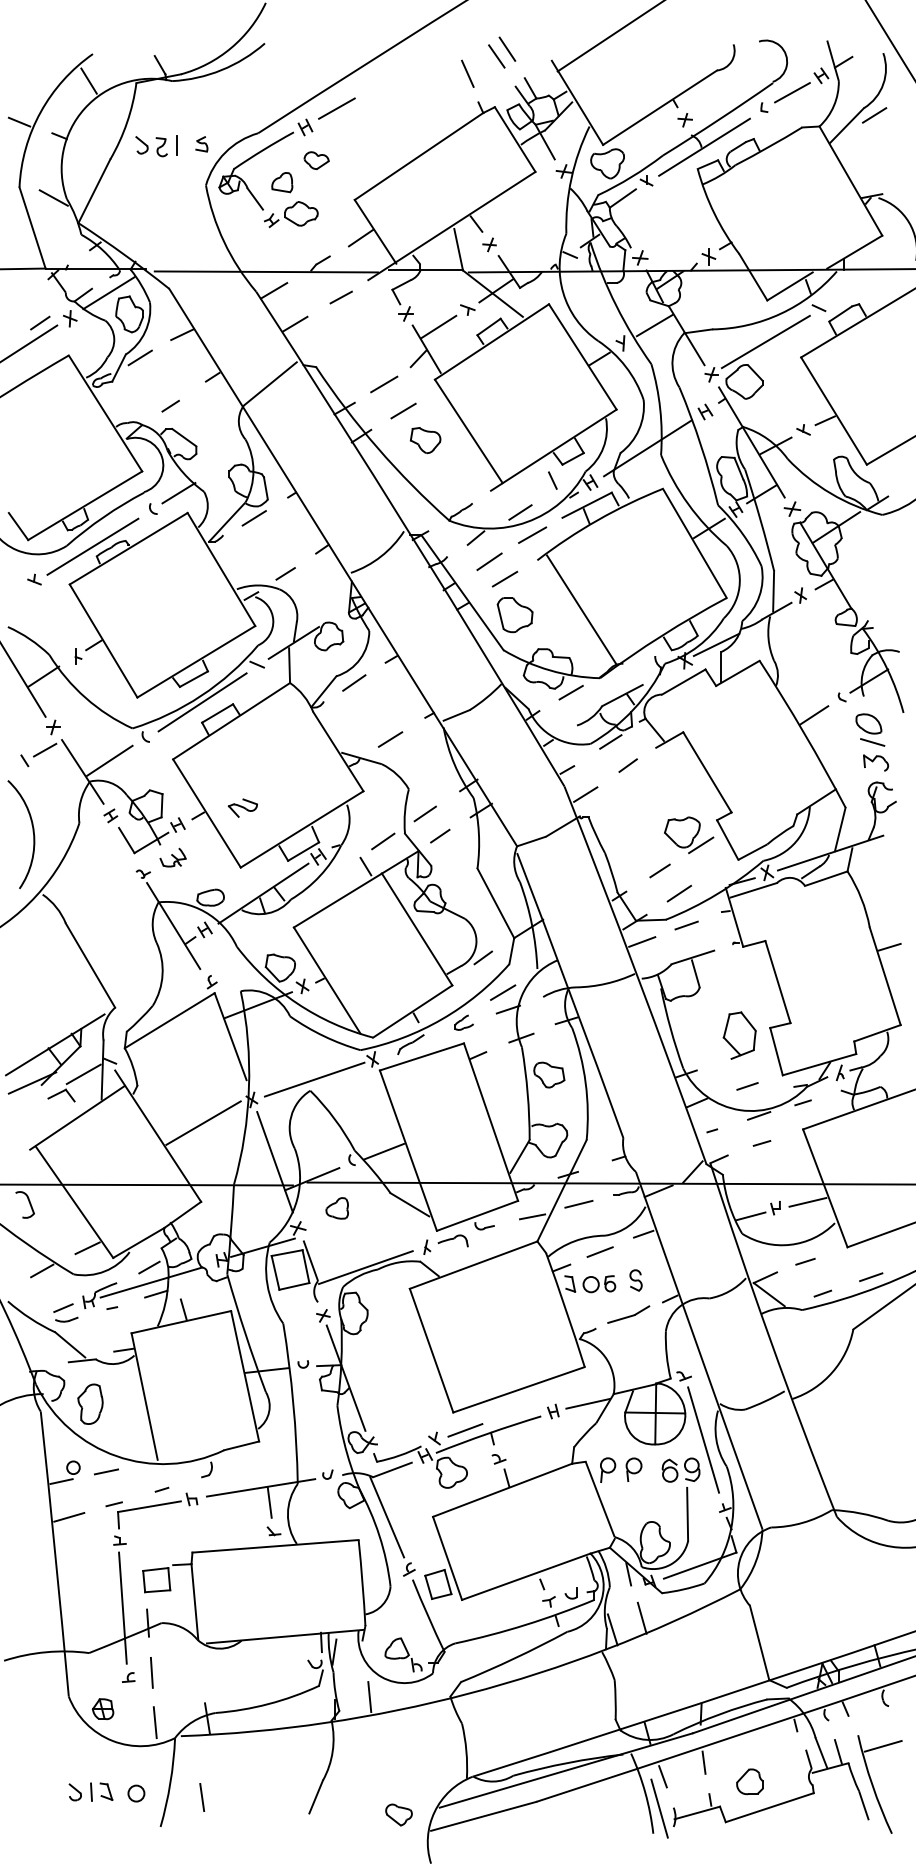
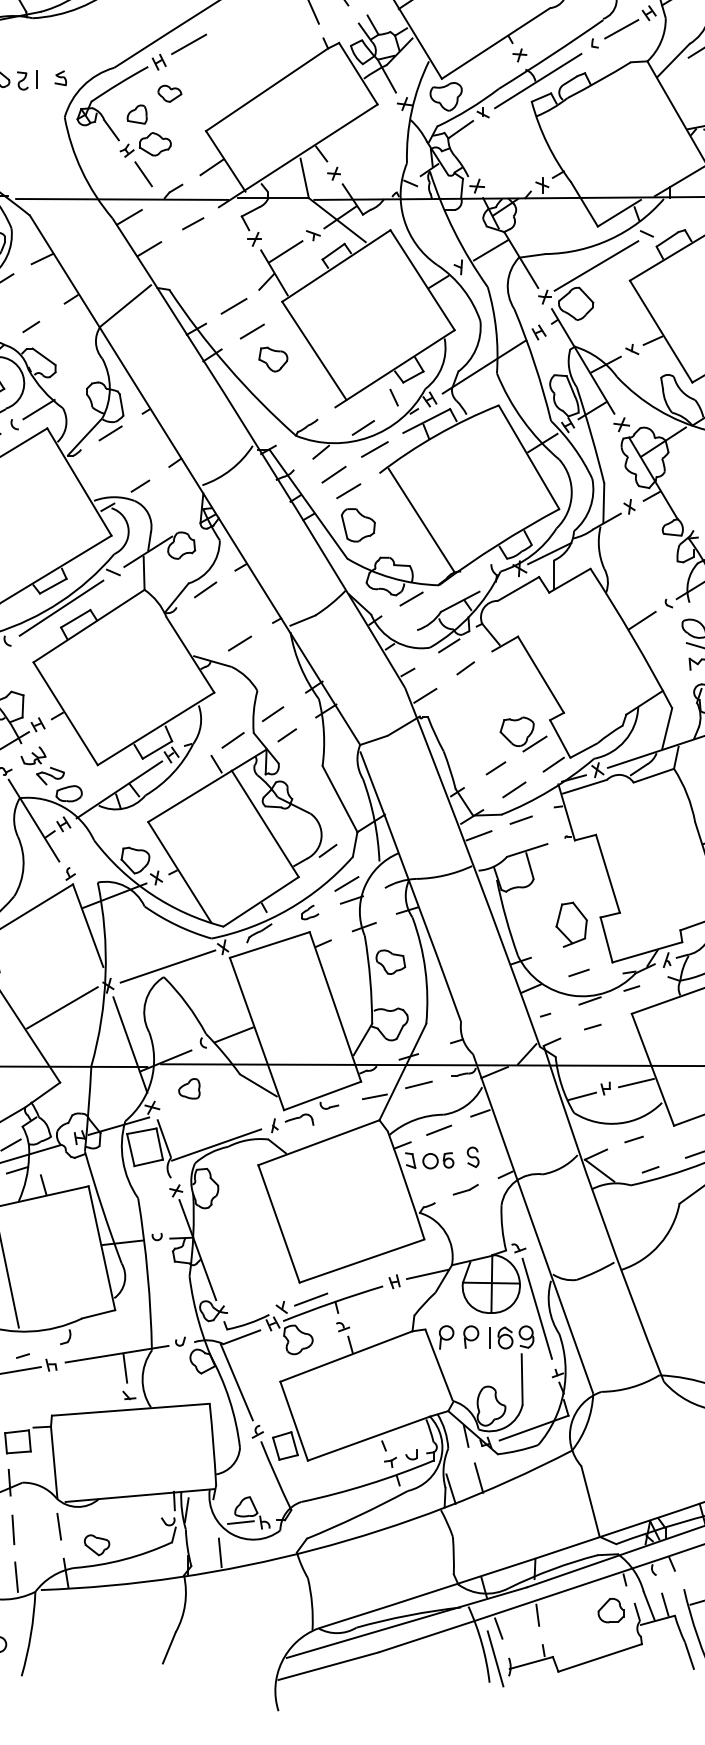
line: (288, 244) -> (143, 173), added
part: (242, 807) -> (50, 775), moved
line: (720, 866) -> (553, 764), added
part: (627, 1314) -> (465, 1189), size x0.62
line: (652, 1470) -> (488, 1337), added
line: (391, 1664) -> (240, 1521), added
part: (749, 1781) -> (610, 1610), moved
line: (202, 1797) -> (59, 1526), moved
part: (398, 1814) -> (96, 1544), moved

